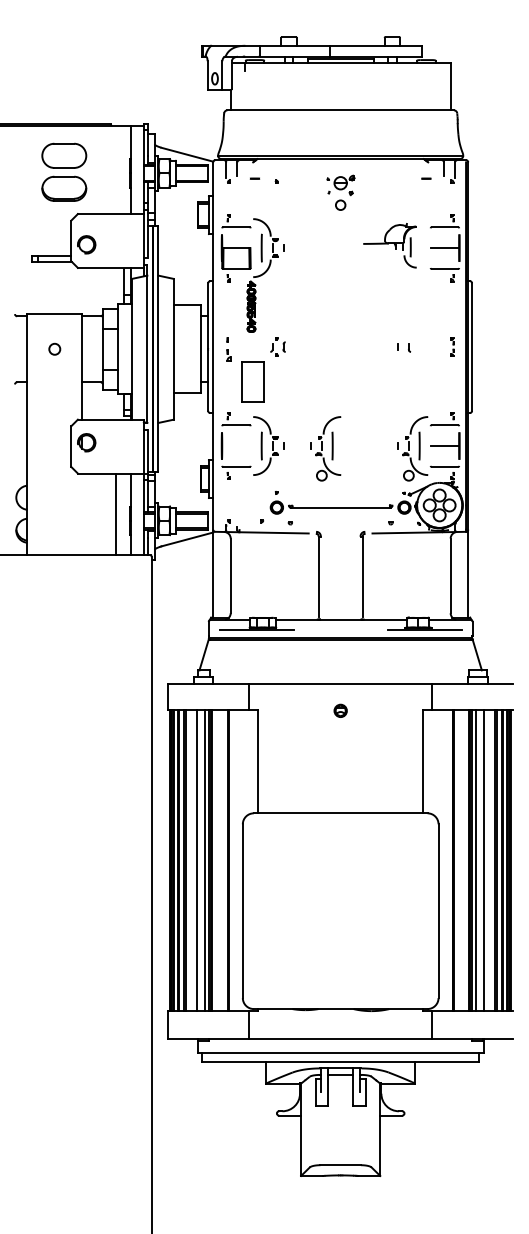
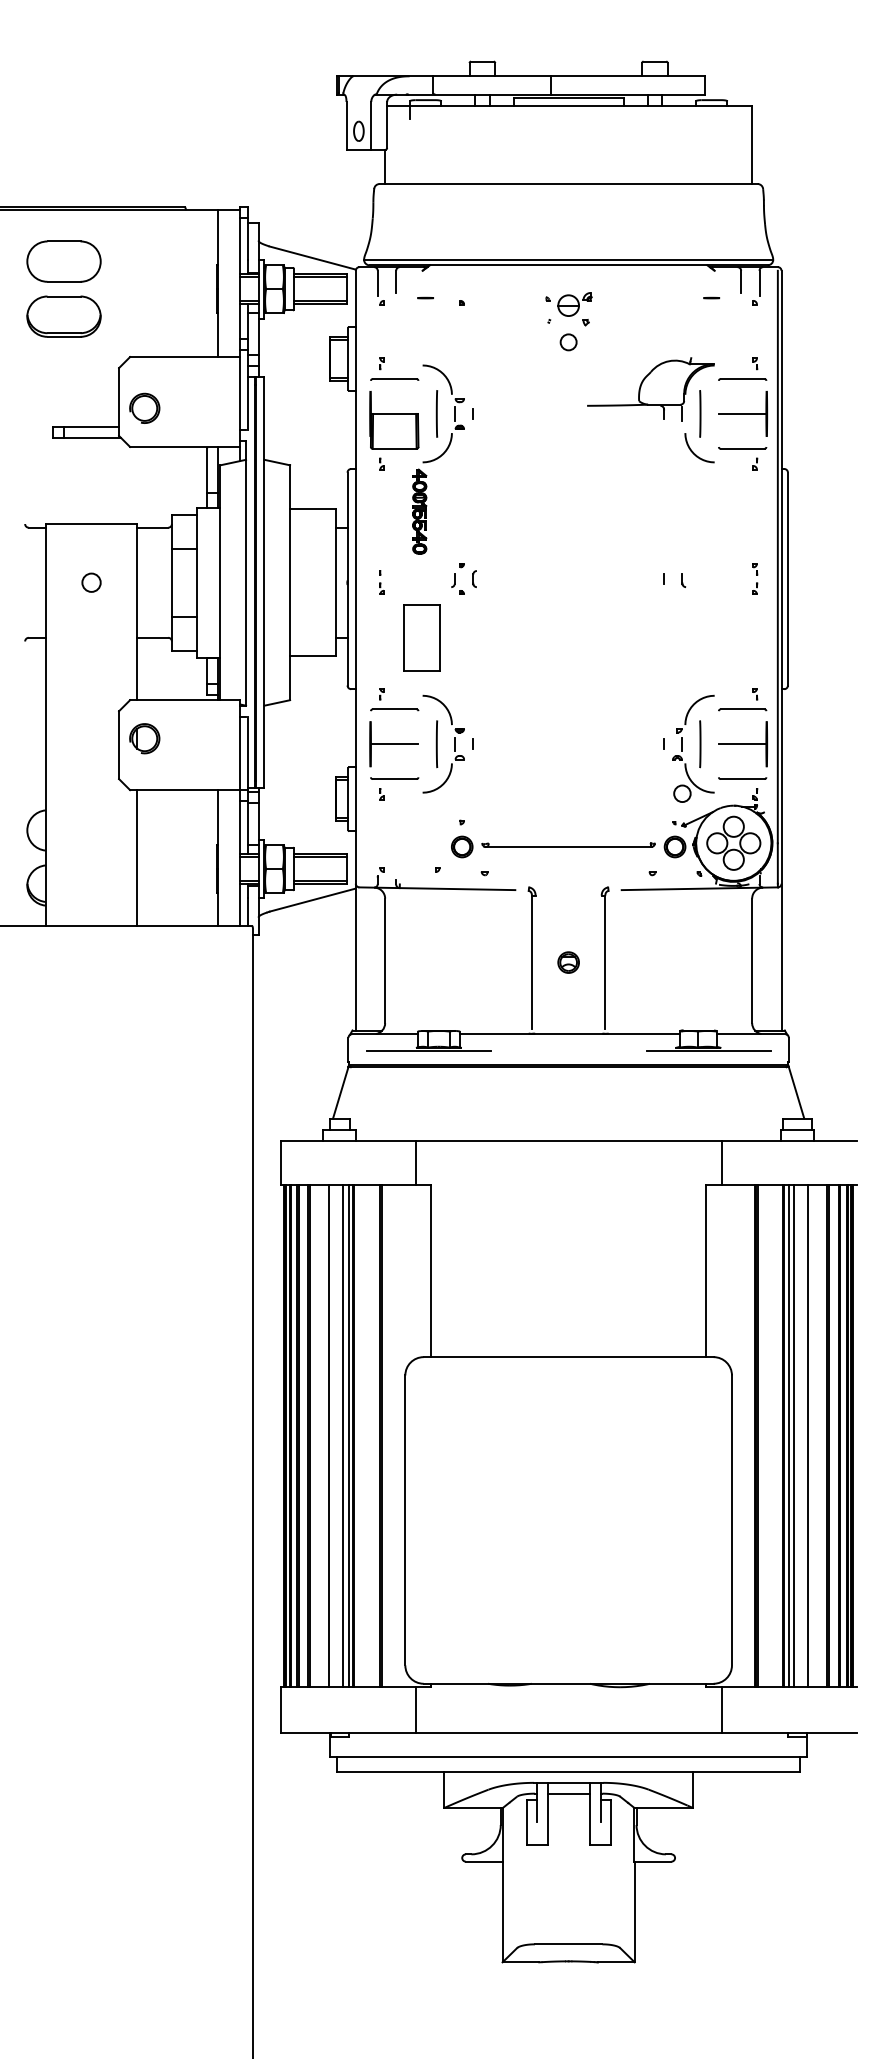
part: (64, 171) -> (64, 287), moved
part: (389, 245) -> (650, 409), size x1.43
part: (228, 348) -> (381, 581), size x0.62
line: (236, 446) -> (394, 744), added
part: (325, 448) -> (543, 748), removed
line: (116, 513) -> (137, 856), moved
part: (340, 710) -> (568, 961), moved

